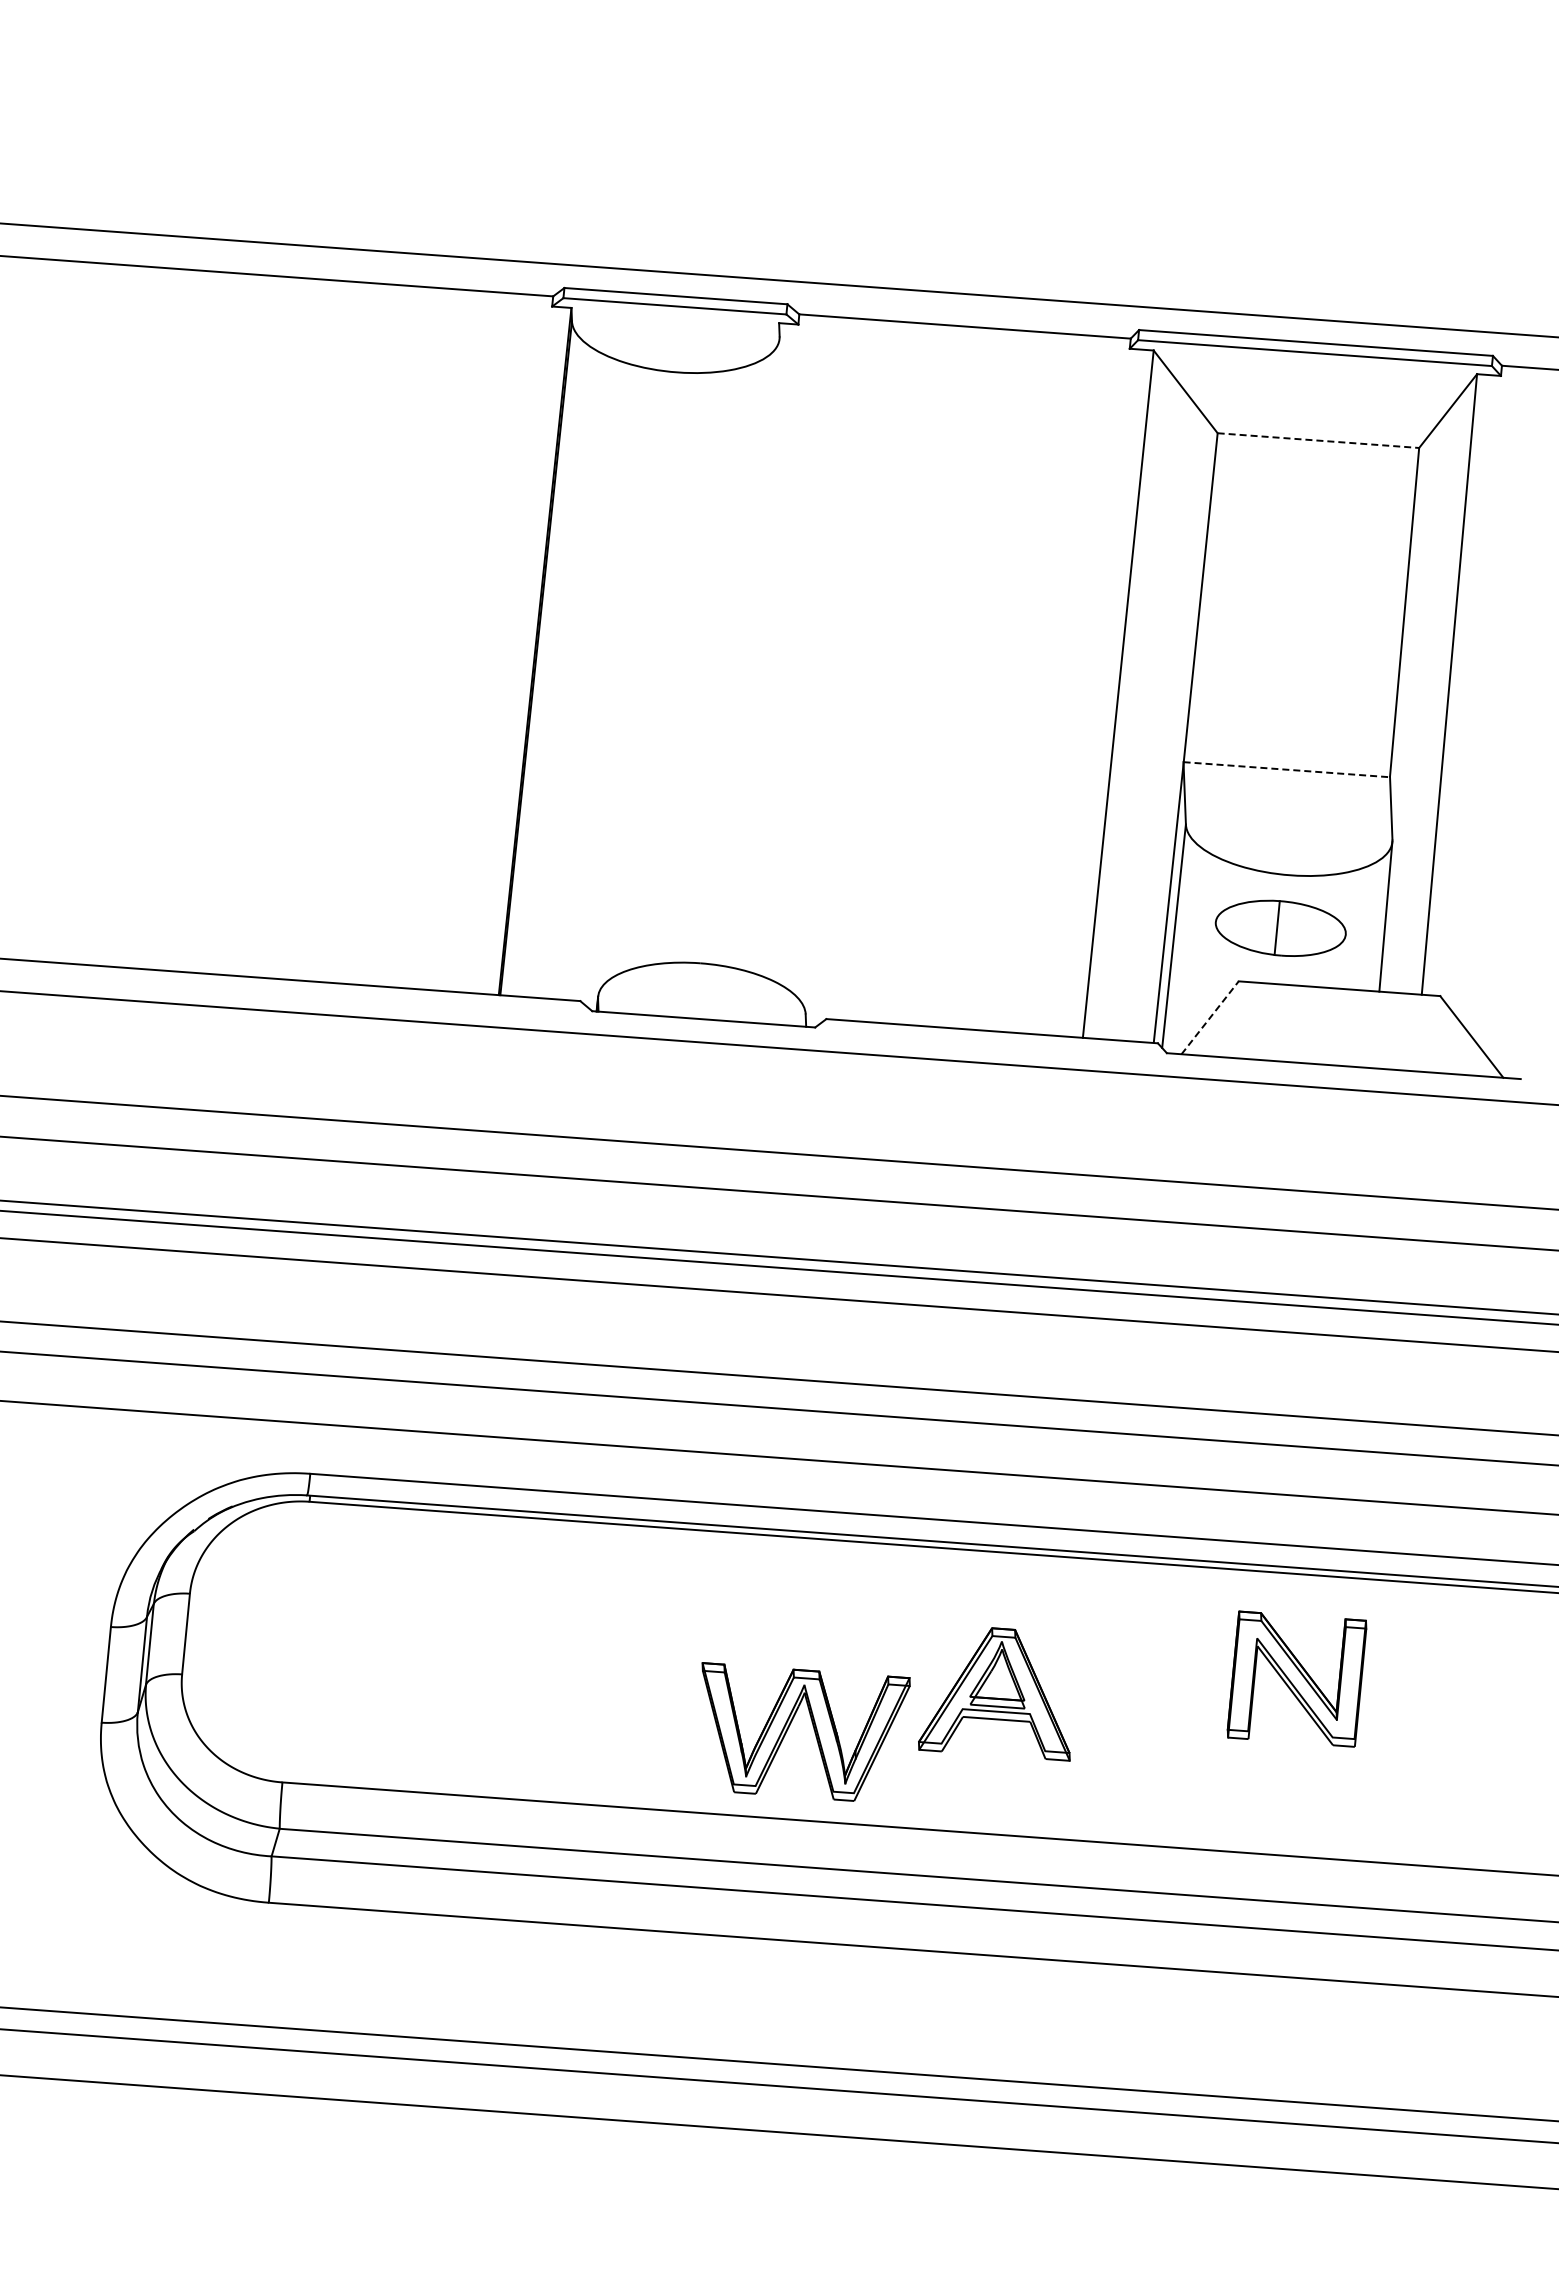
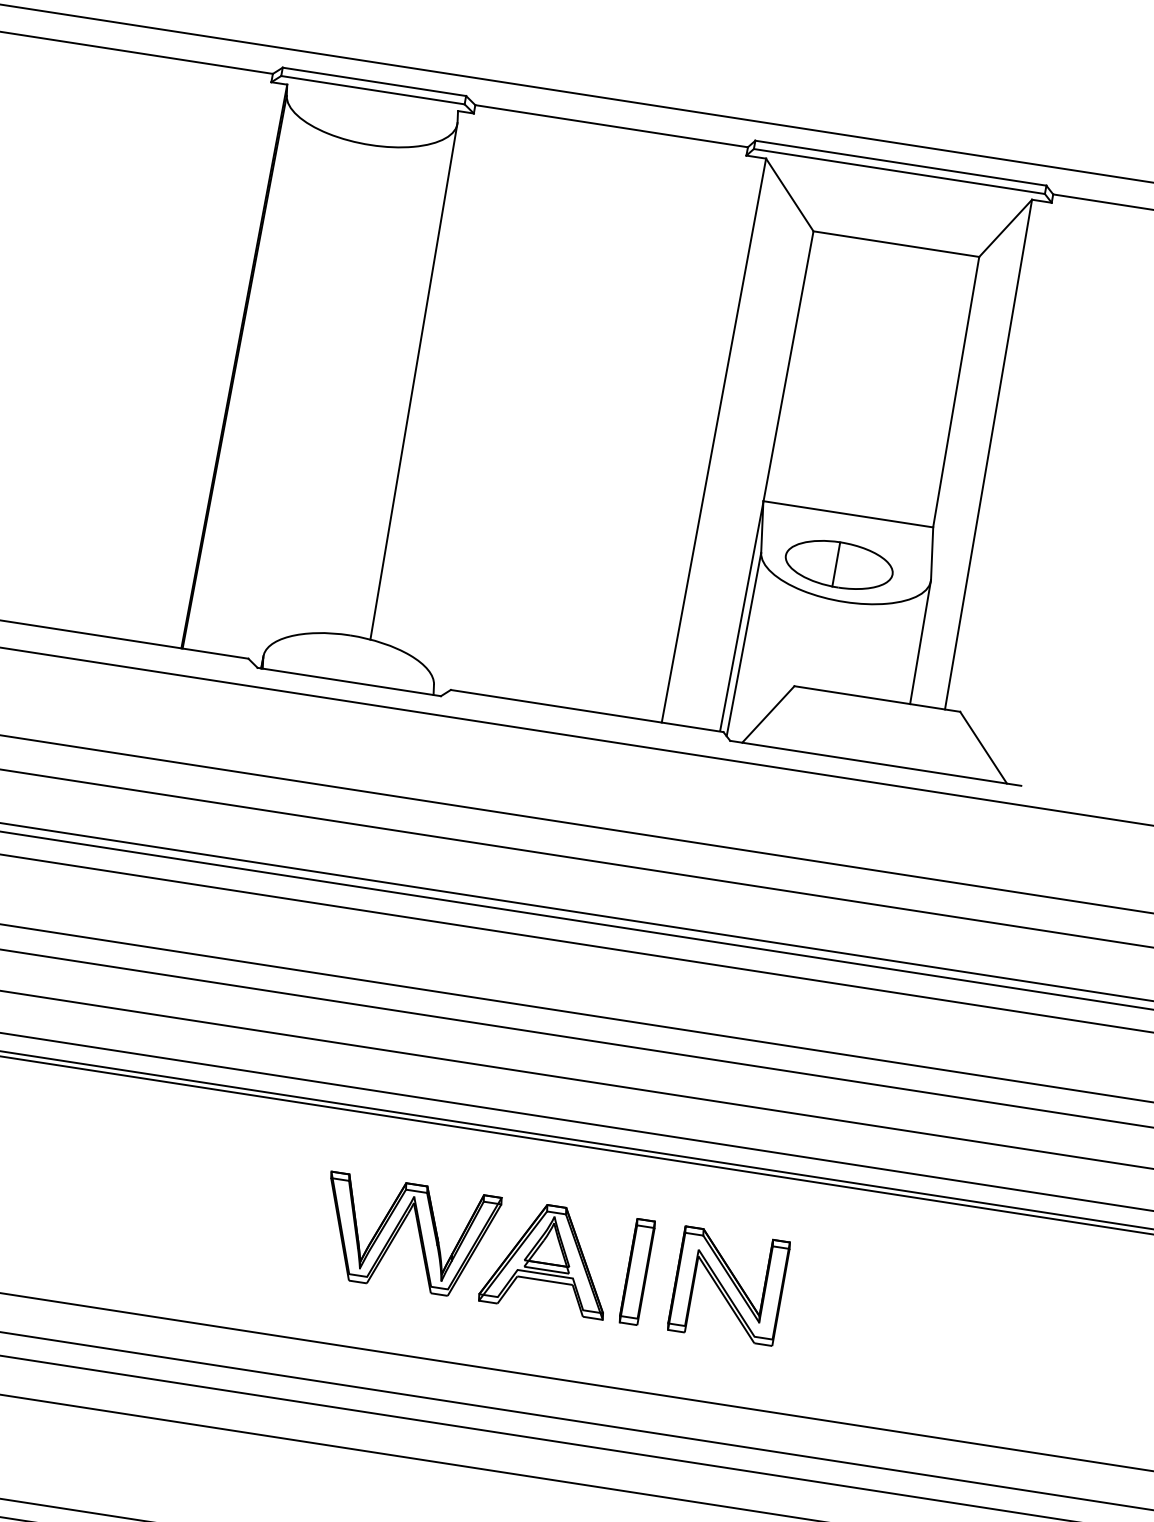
line: (1318, 440) -> (896, 244), dashed -> solid
line: (751, 652) -> (413, 381), added
line: (1287, 769) -> (848, 514), dashed -> solid
part: (1280, 927) -> (839, 564), moved
line: (1210, 1017) -> (768, 714), dashed -> solid
part: (1296, 1678) -> (728, 1285), moved
part: (1106, 1699) -> (637, 1271), added
part: (813, 1729) -> (418, 1233), moved

